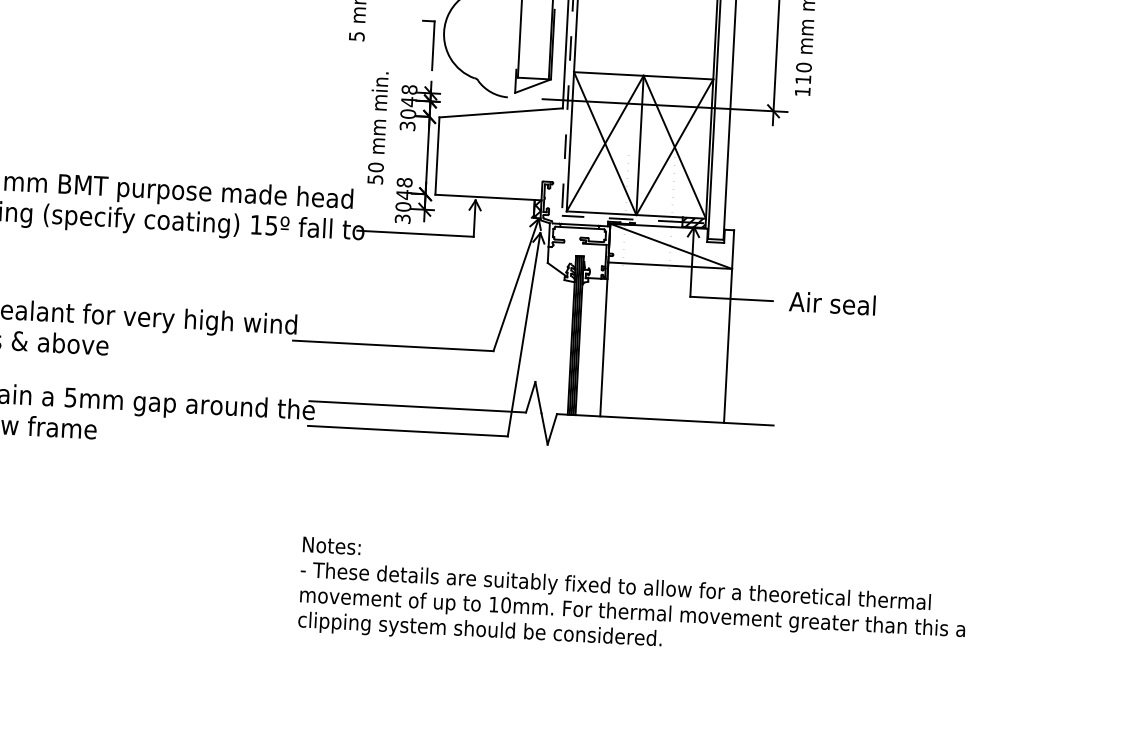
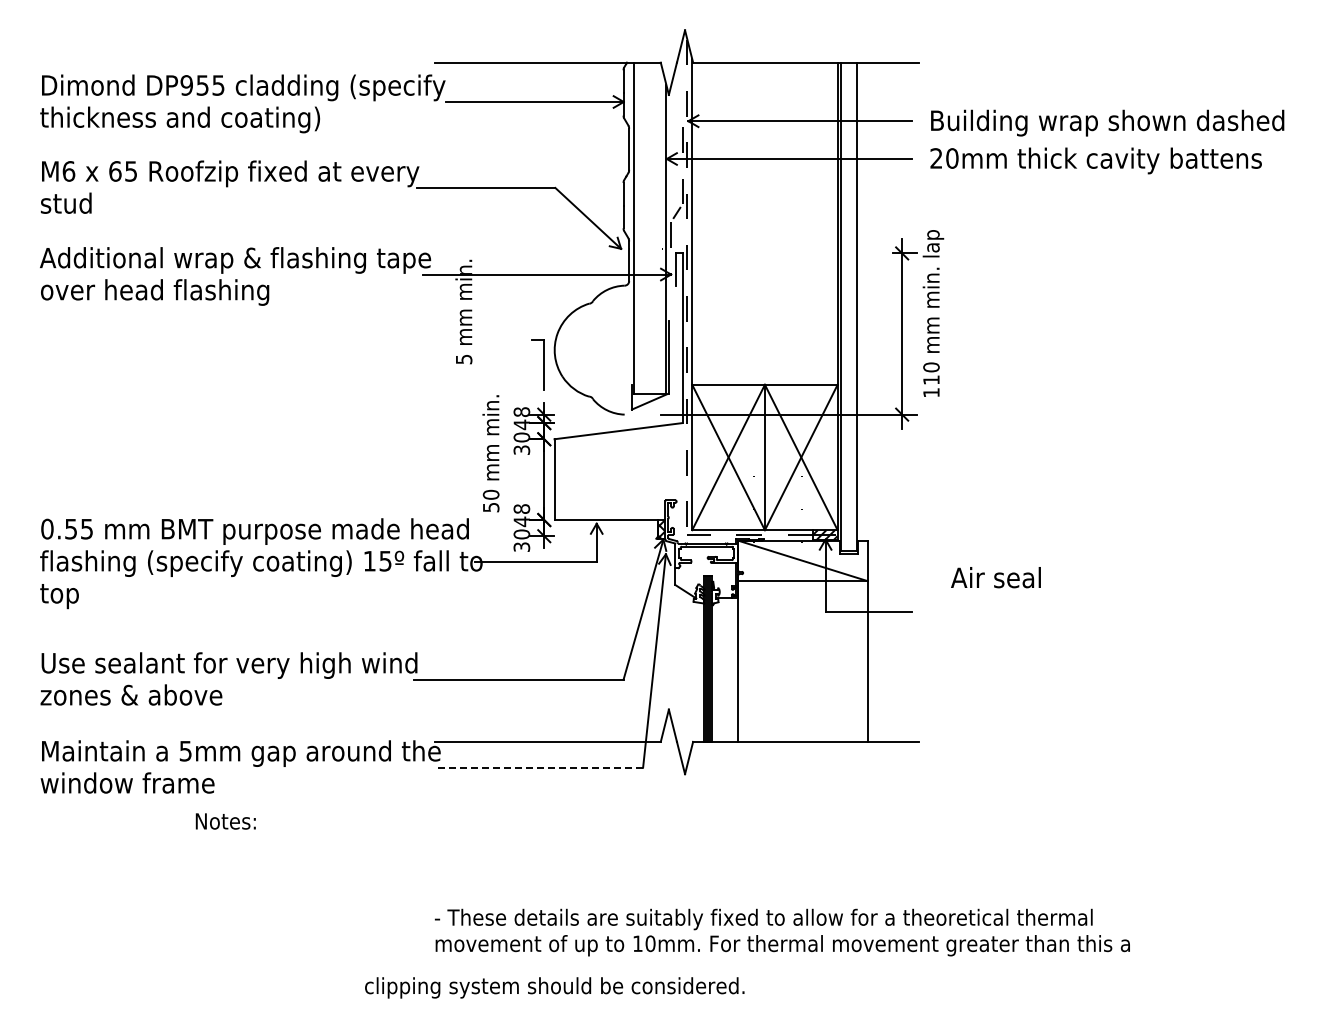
text: (831, 303) -> (995, 577), moved
line: (407, 430) -> (538, 767), solid -> dashed
text: (331, 545) -> (225, 821), moved
text: (479, 630) -> (554, 987), moved

